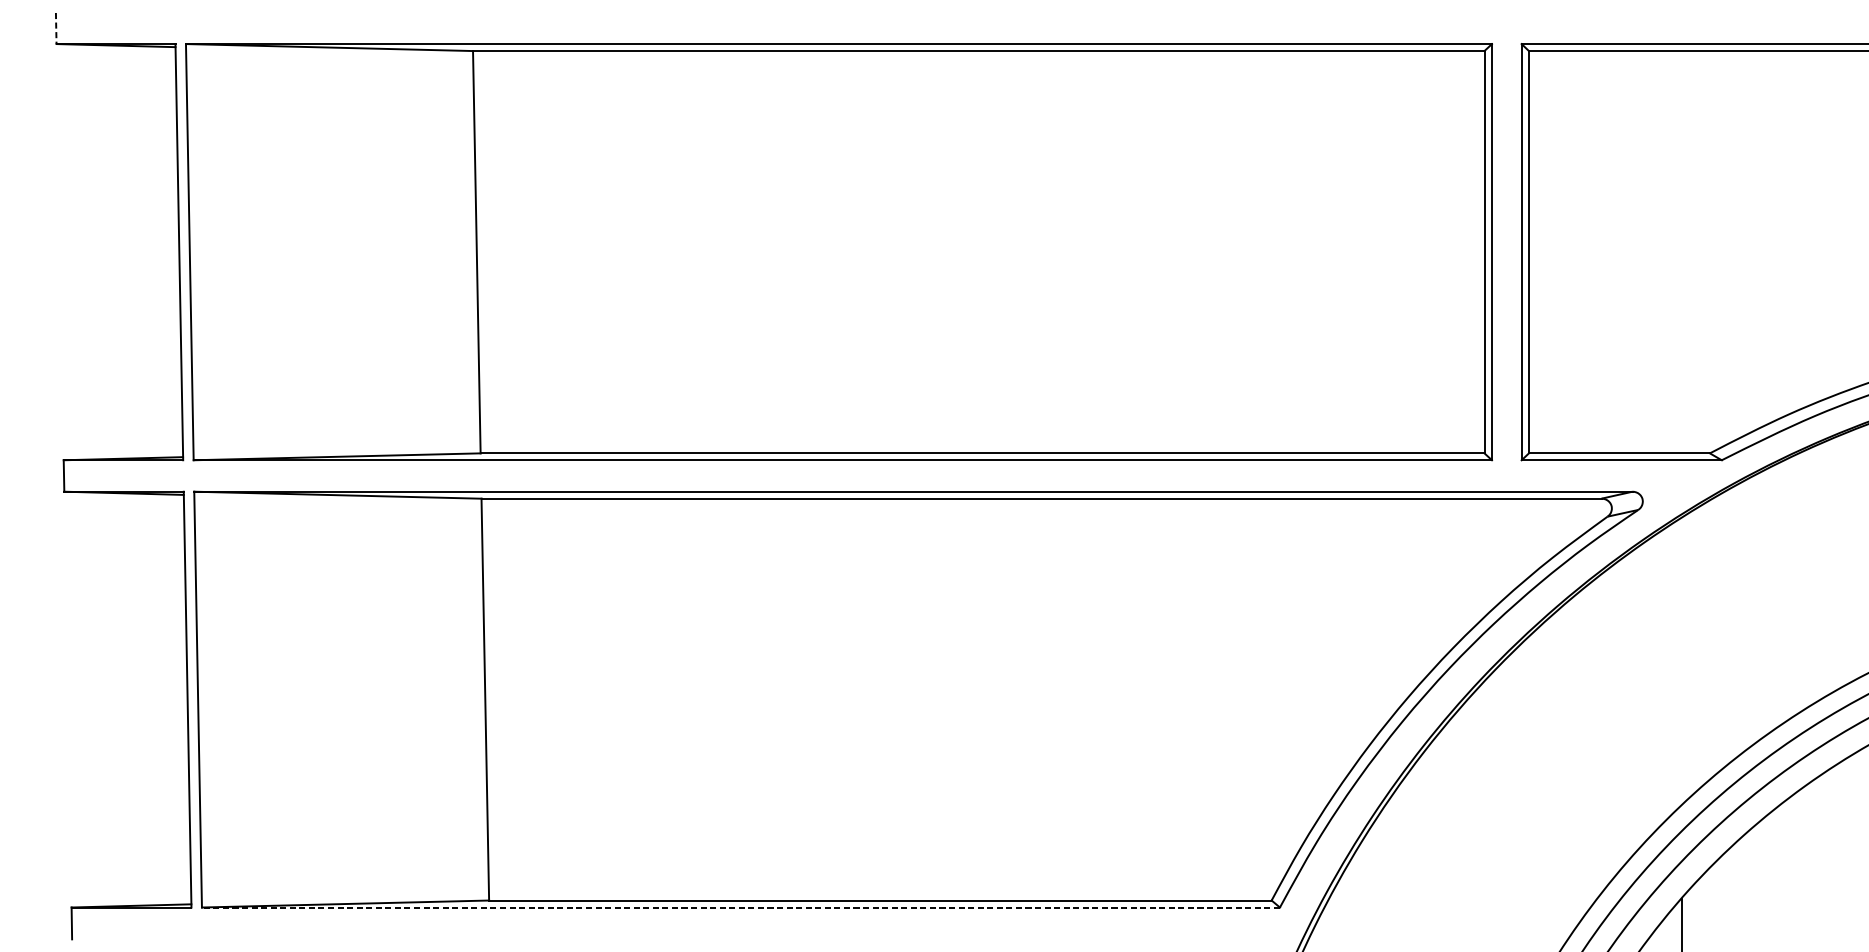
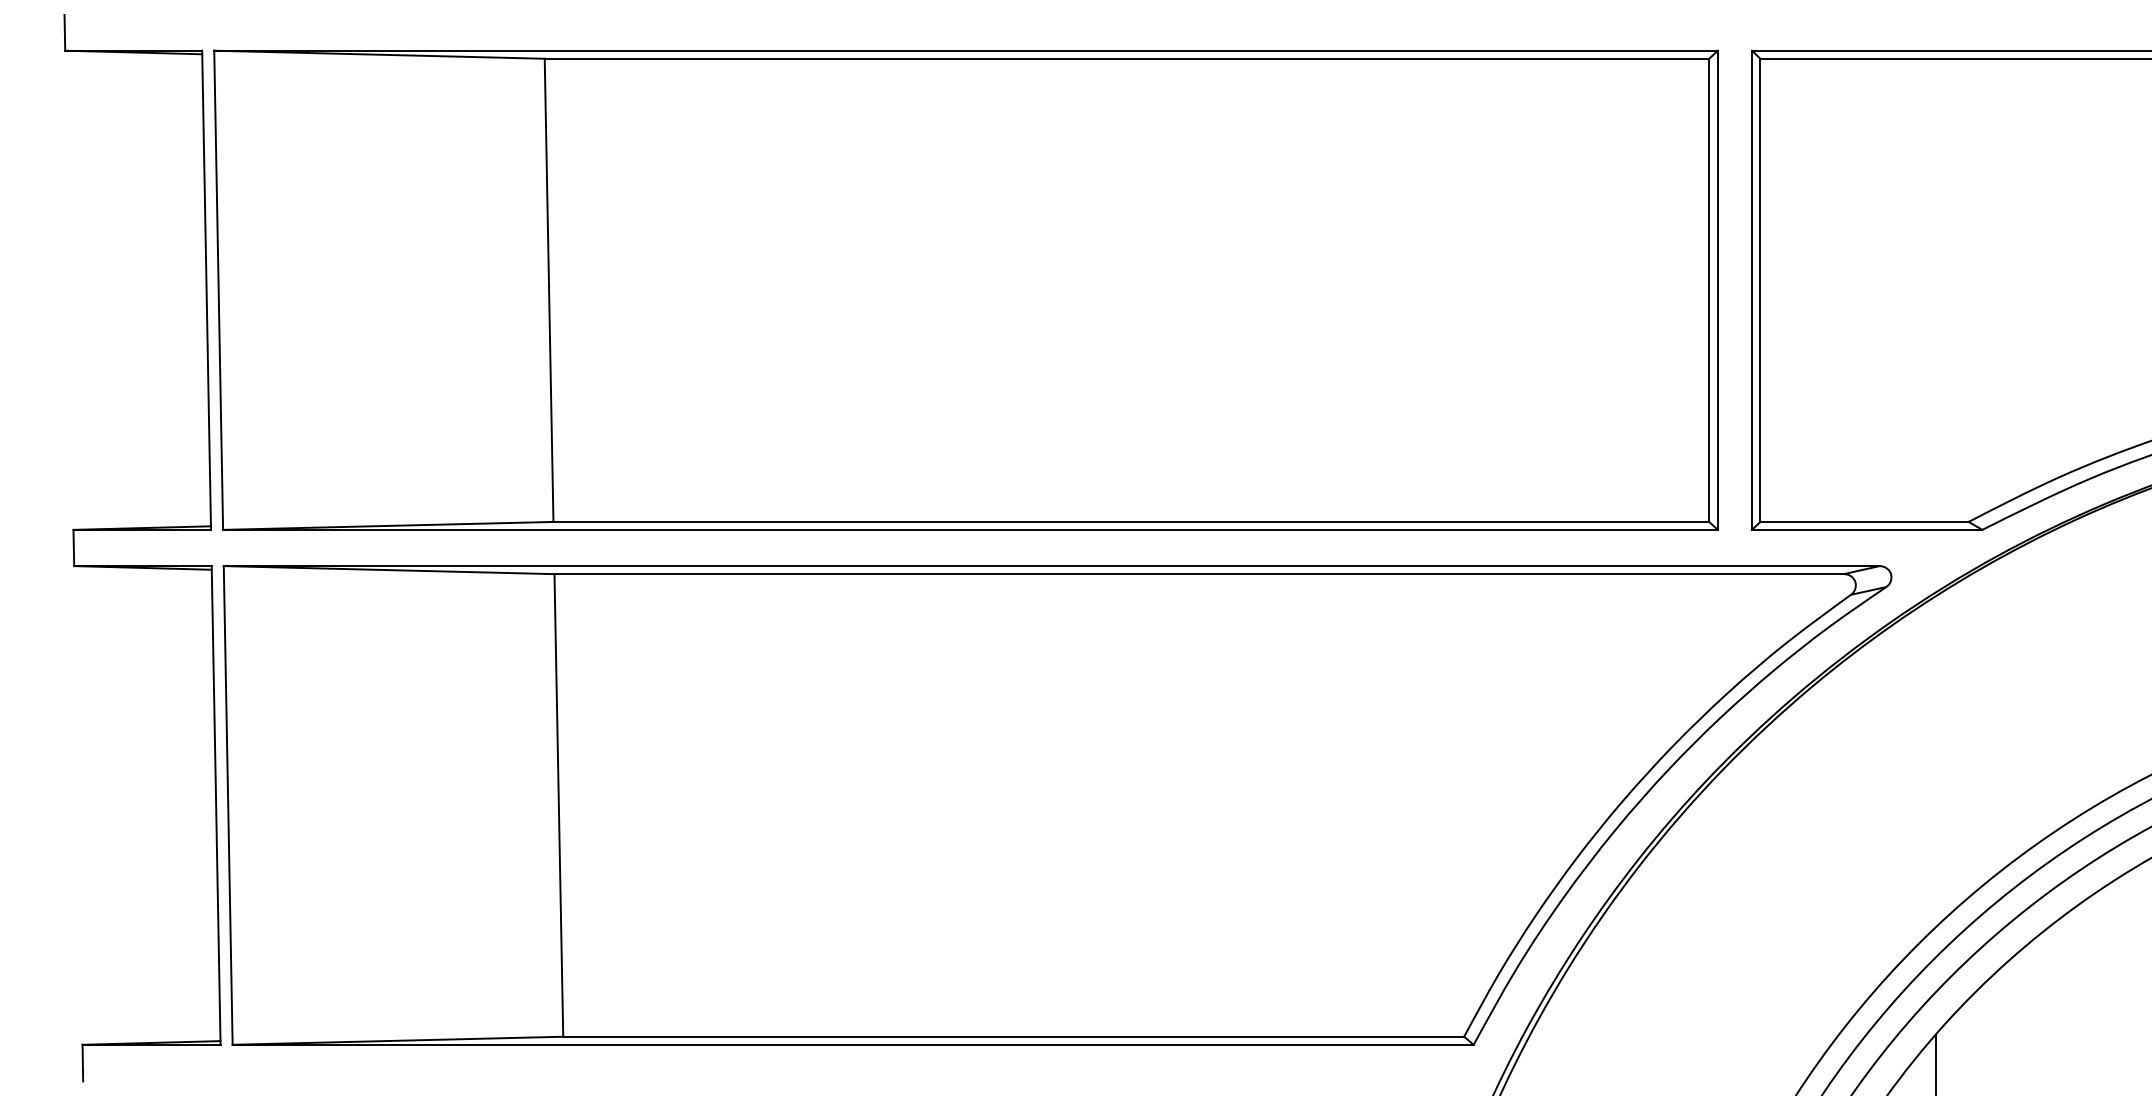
line: (55, 28) -> (64, 32), dashed -> solid
line: (741, 907) -> (853, 1044), dashed -> solid

